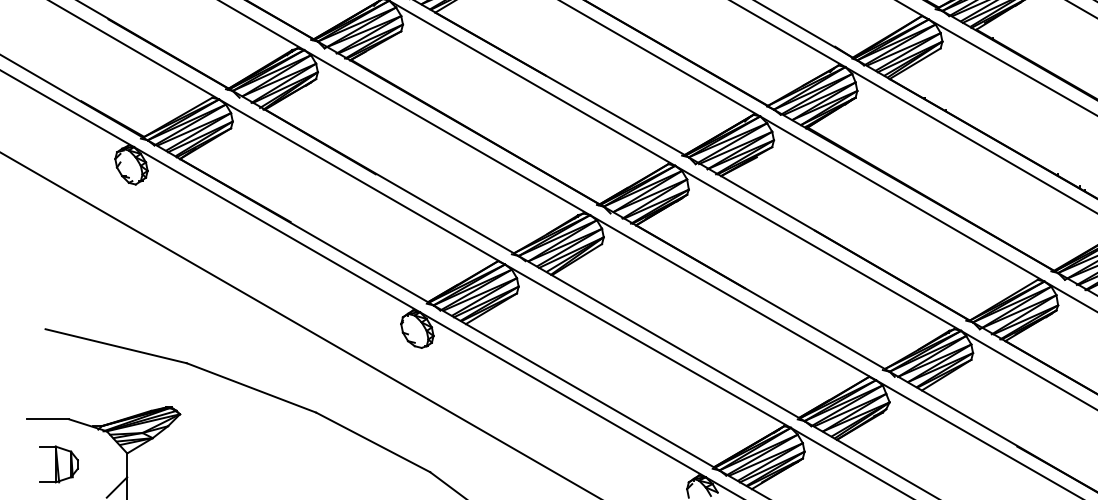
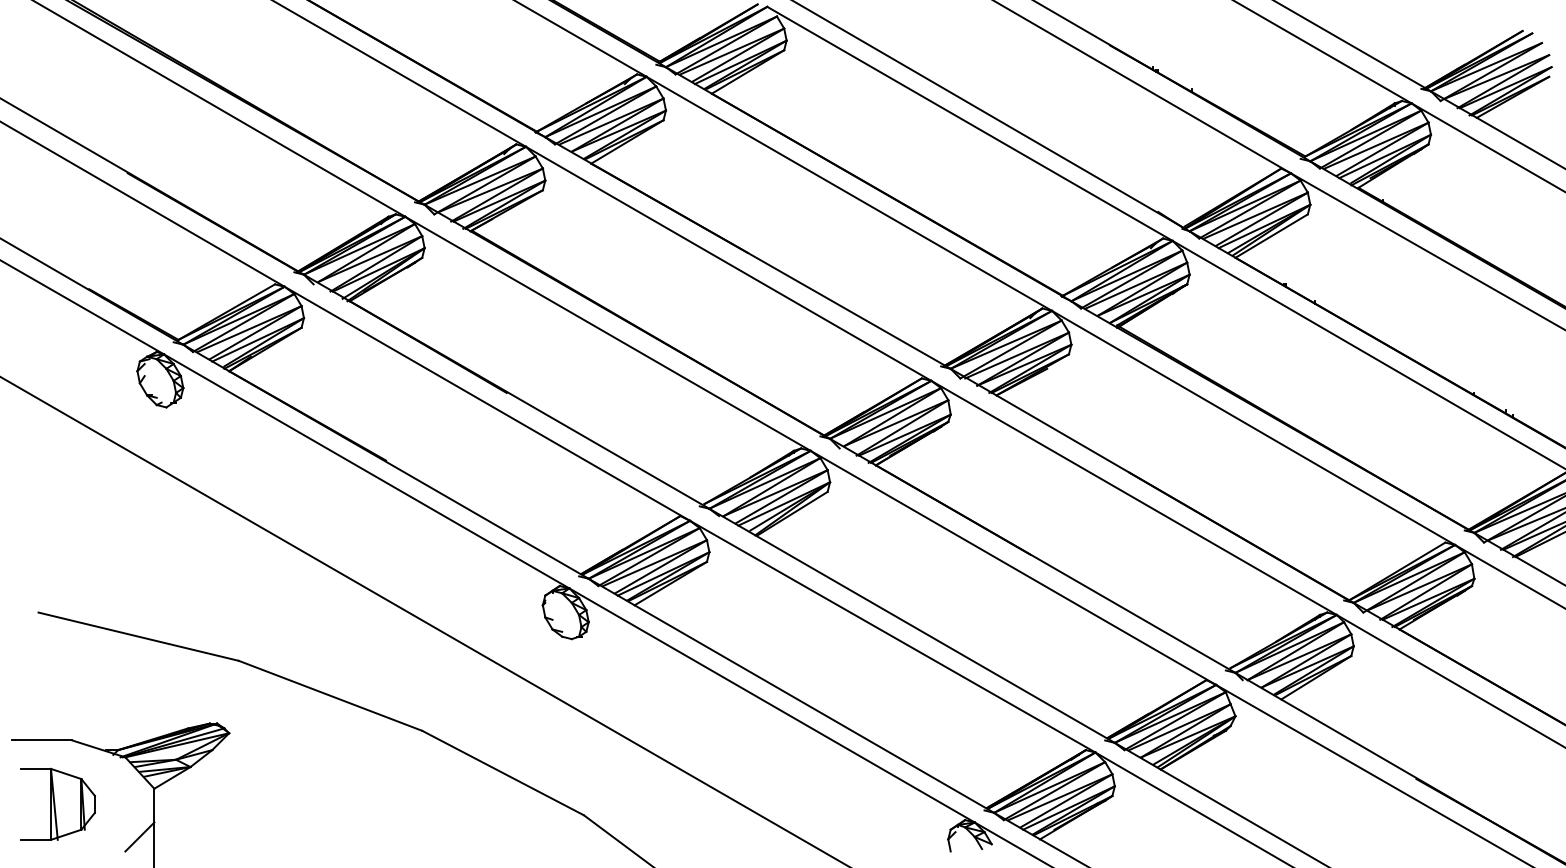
part: (58, 464) -> (57, 804), size x1.4

